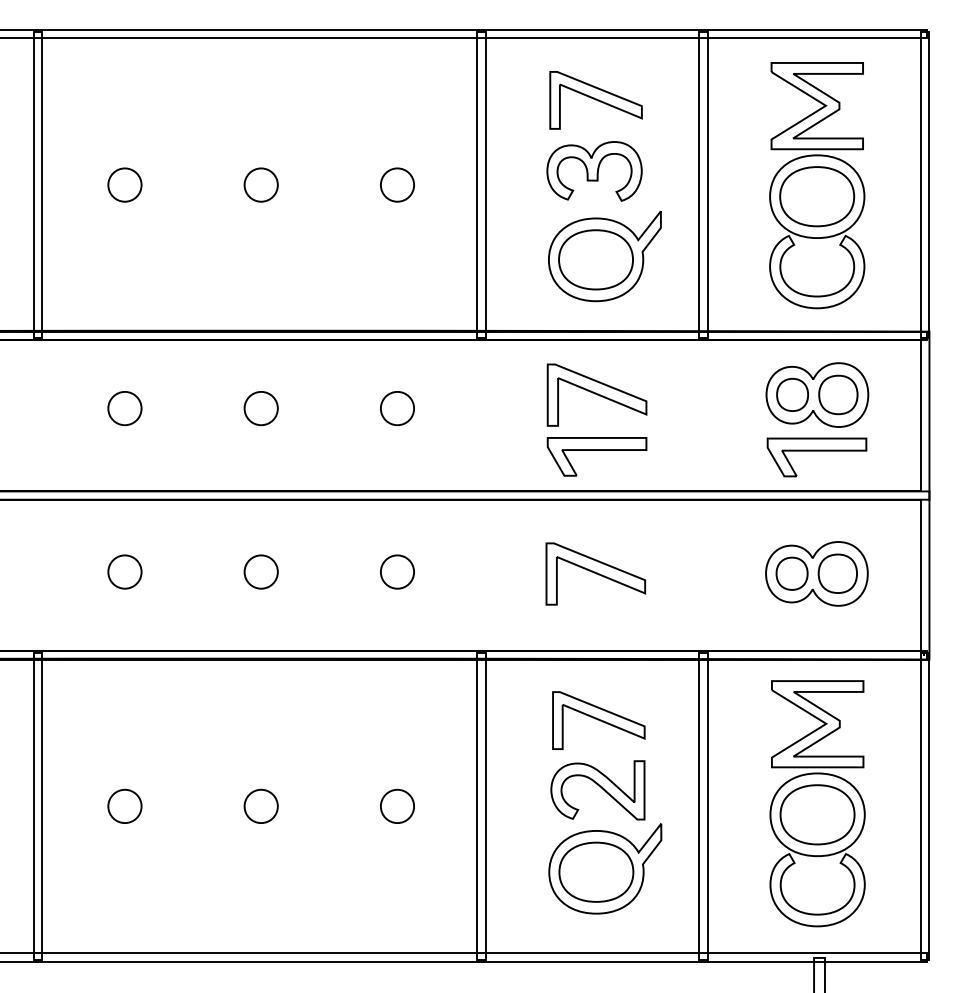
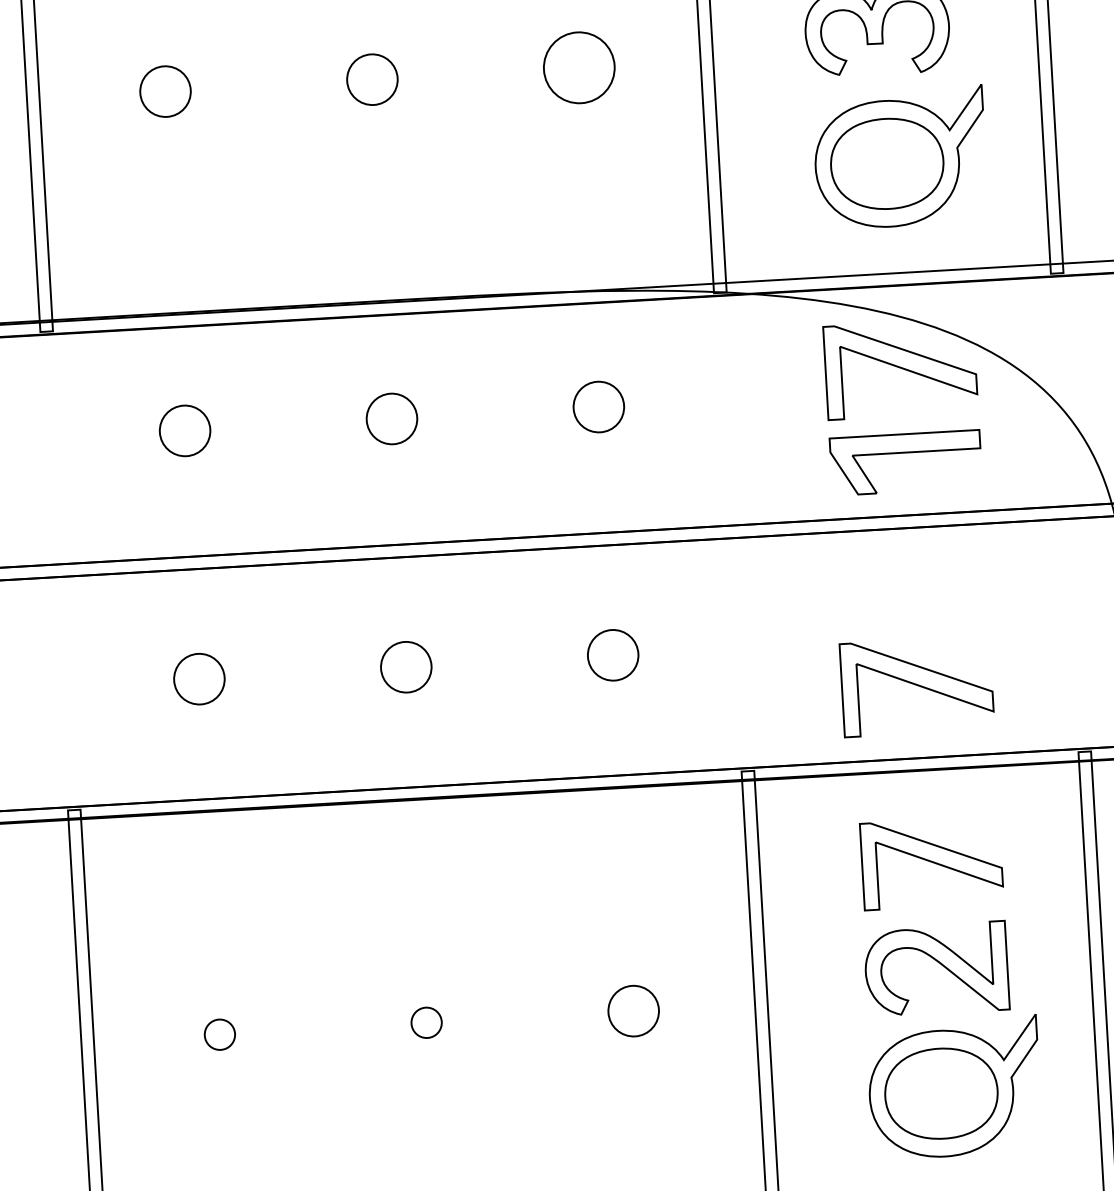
part: (397, 184) -> (579, 66), size x1.4
part: (595, 573) -> (916, 685), moved
part: (124, 805) -> (219, 1033), size x0.6
part: (260, 805) -> (425, 1021), size x0.6

